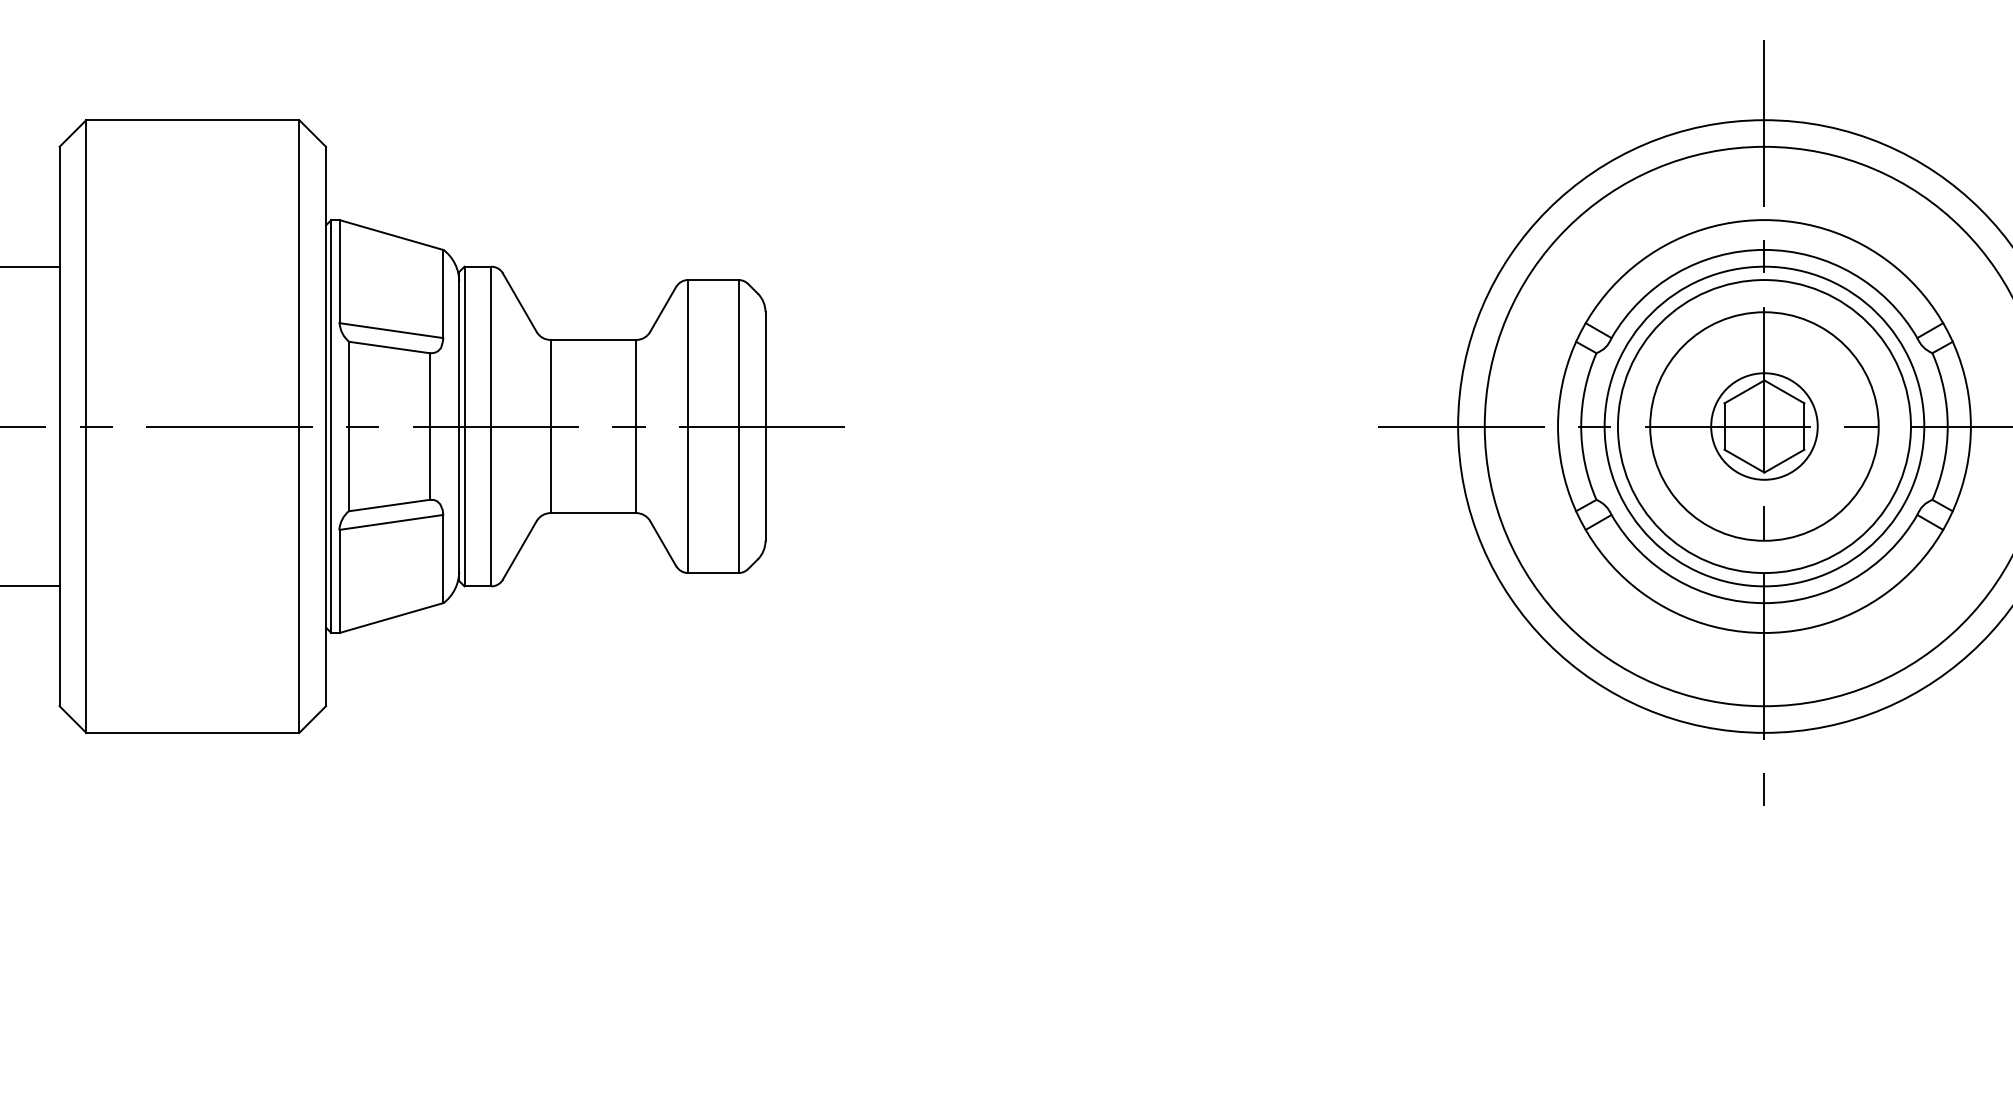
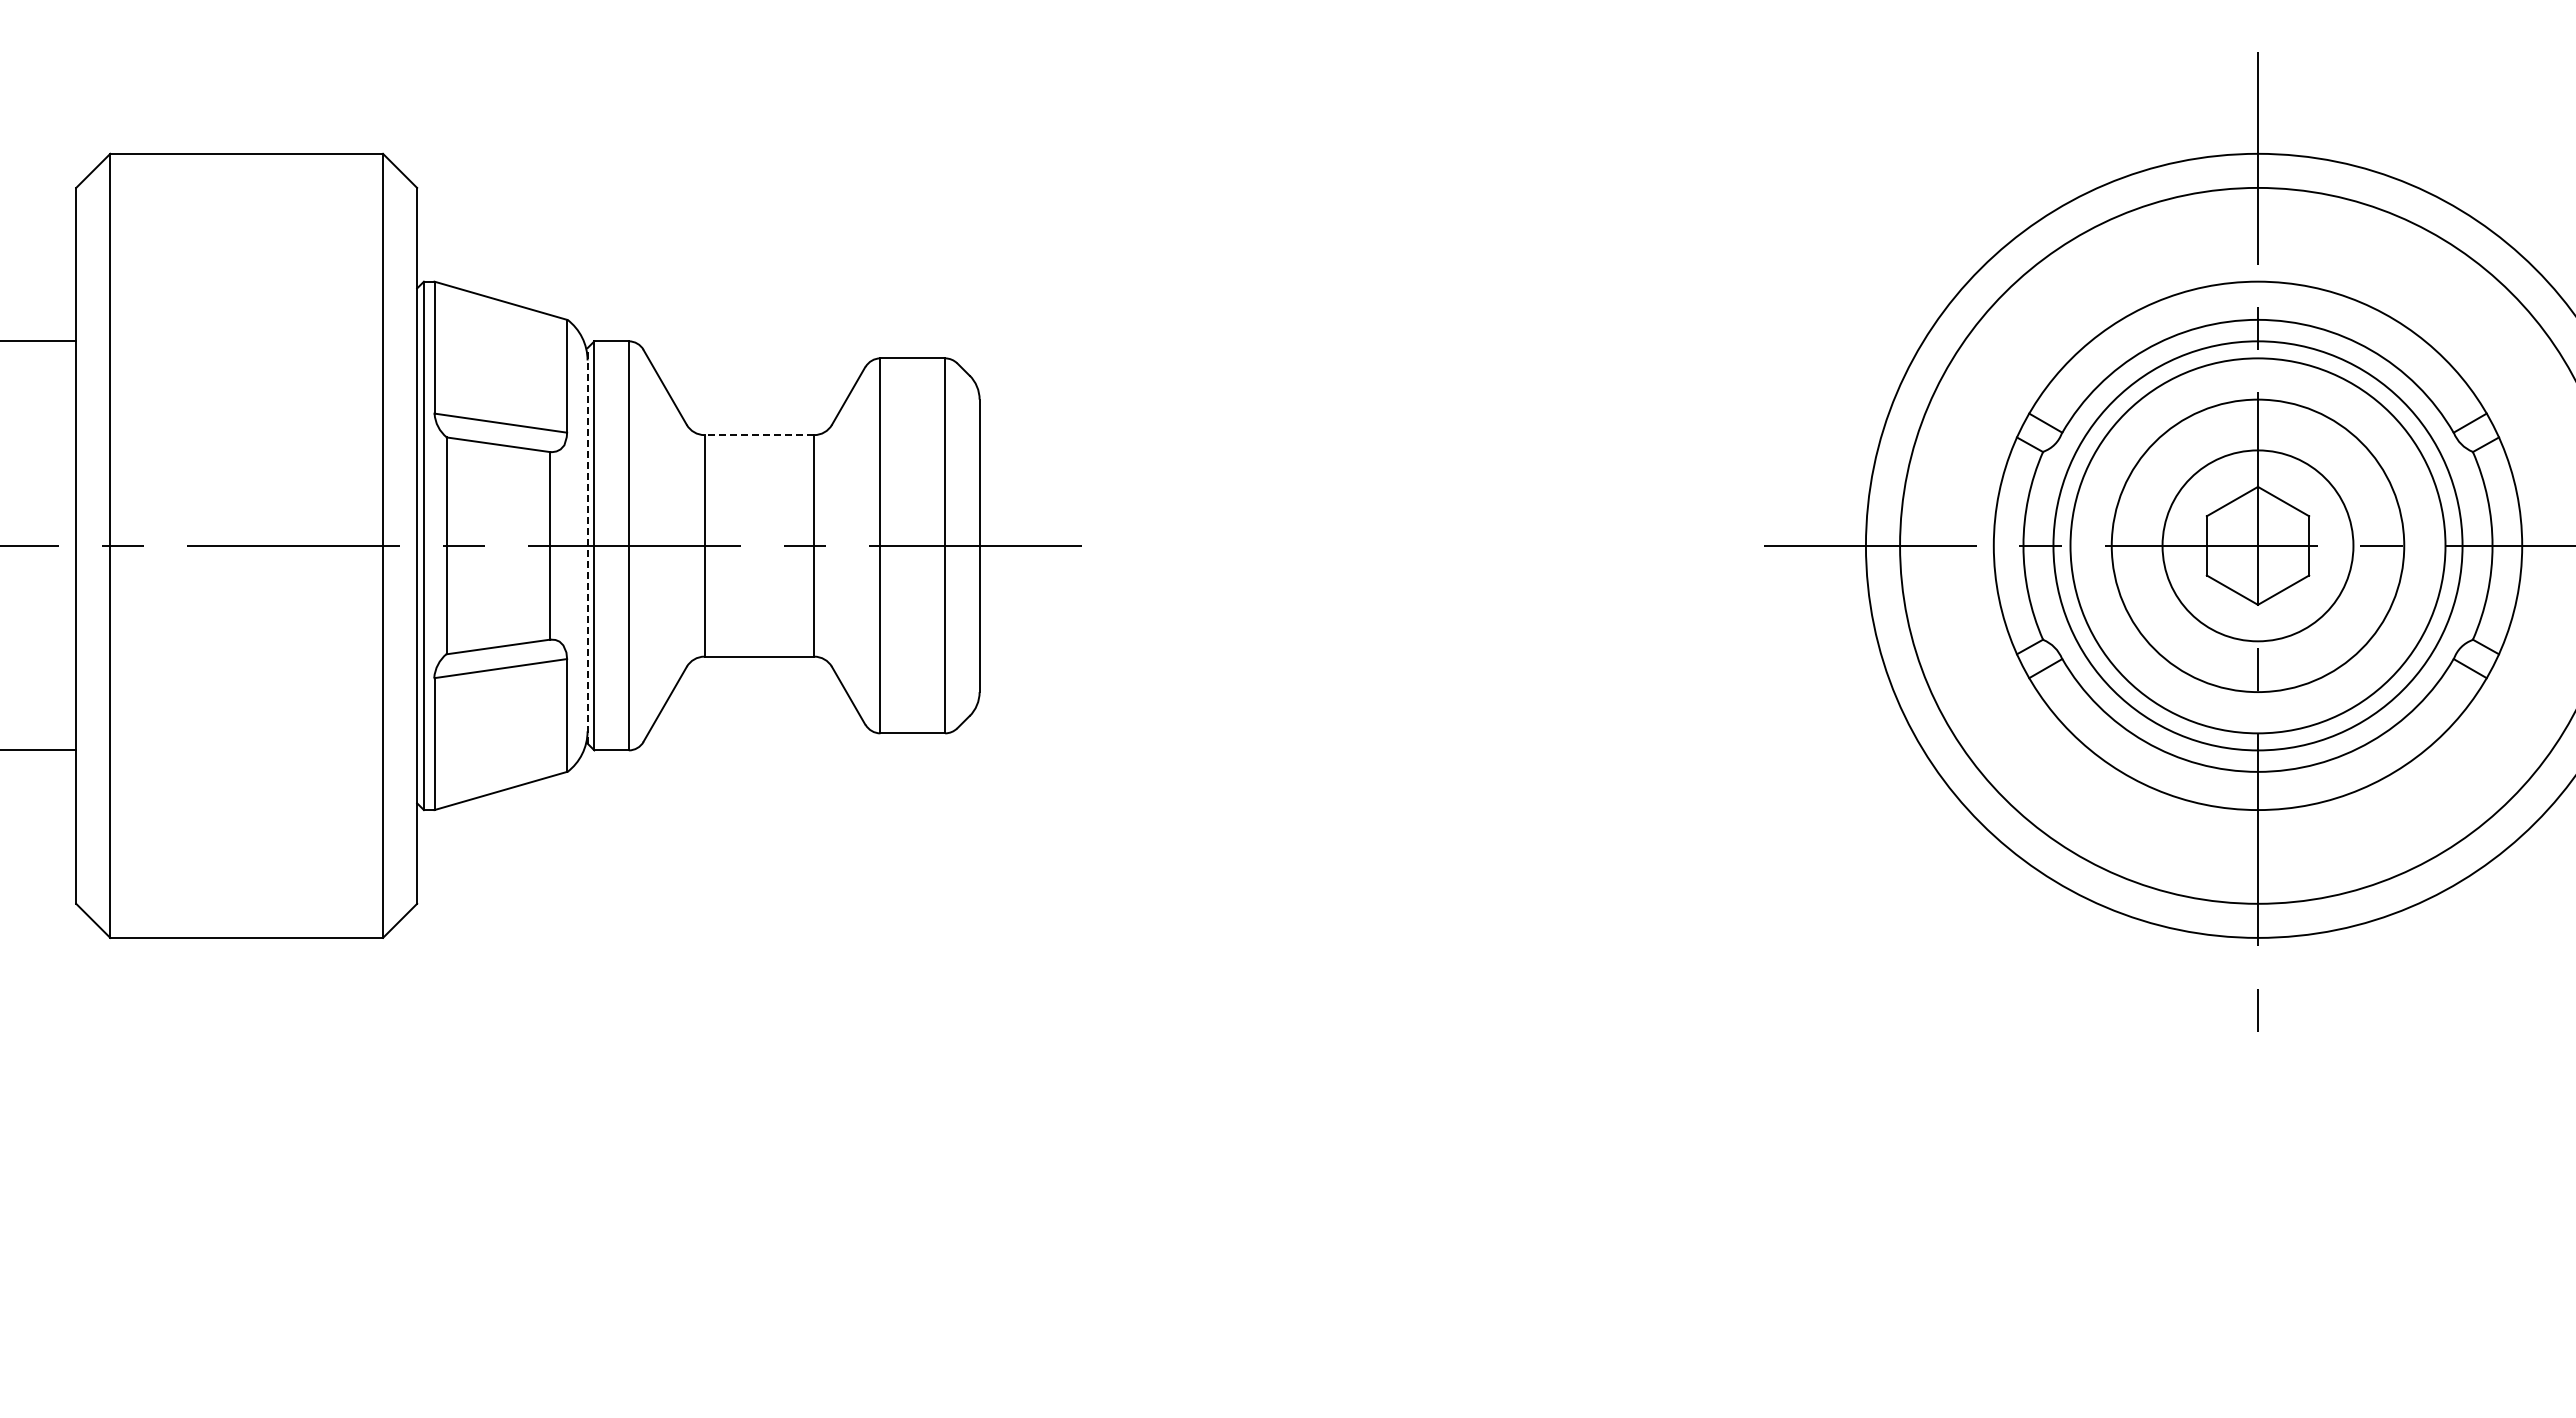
line: (593, 340) -> (759, 435), solid -> dashed
line: (459, 426) -> (587, 545), solid -> dashed
circle: (1764, 426) -> (2257, 545), size x1.4

